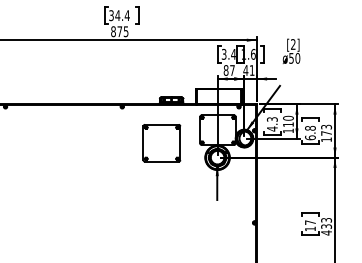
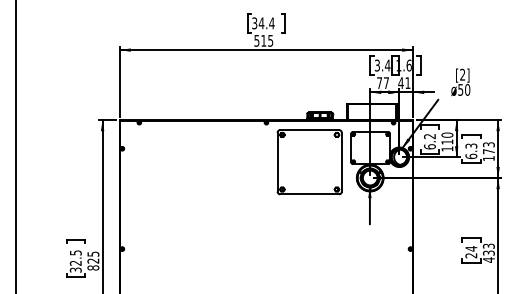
text: (116, 31) -> (260, 40), 875 -> 515
text: (291, 51) -> (460, 82), moved
text: (226, 70) -> (379, 83), 87 -> 77
text: (271, 124) -> (429, 141), 4.3 -> 6.2
text: (310, 127) -> (471, 145), 6.8 -> 6.3
part: (161, 143) -> (309, 162), size x1.6
text: (310, 226) -> (471, 252), 17 -> 24

